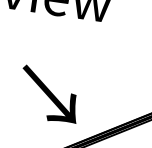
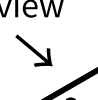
text: (48, 94) -> (33, 50), moved

